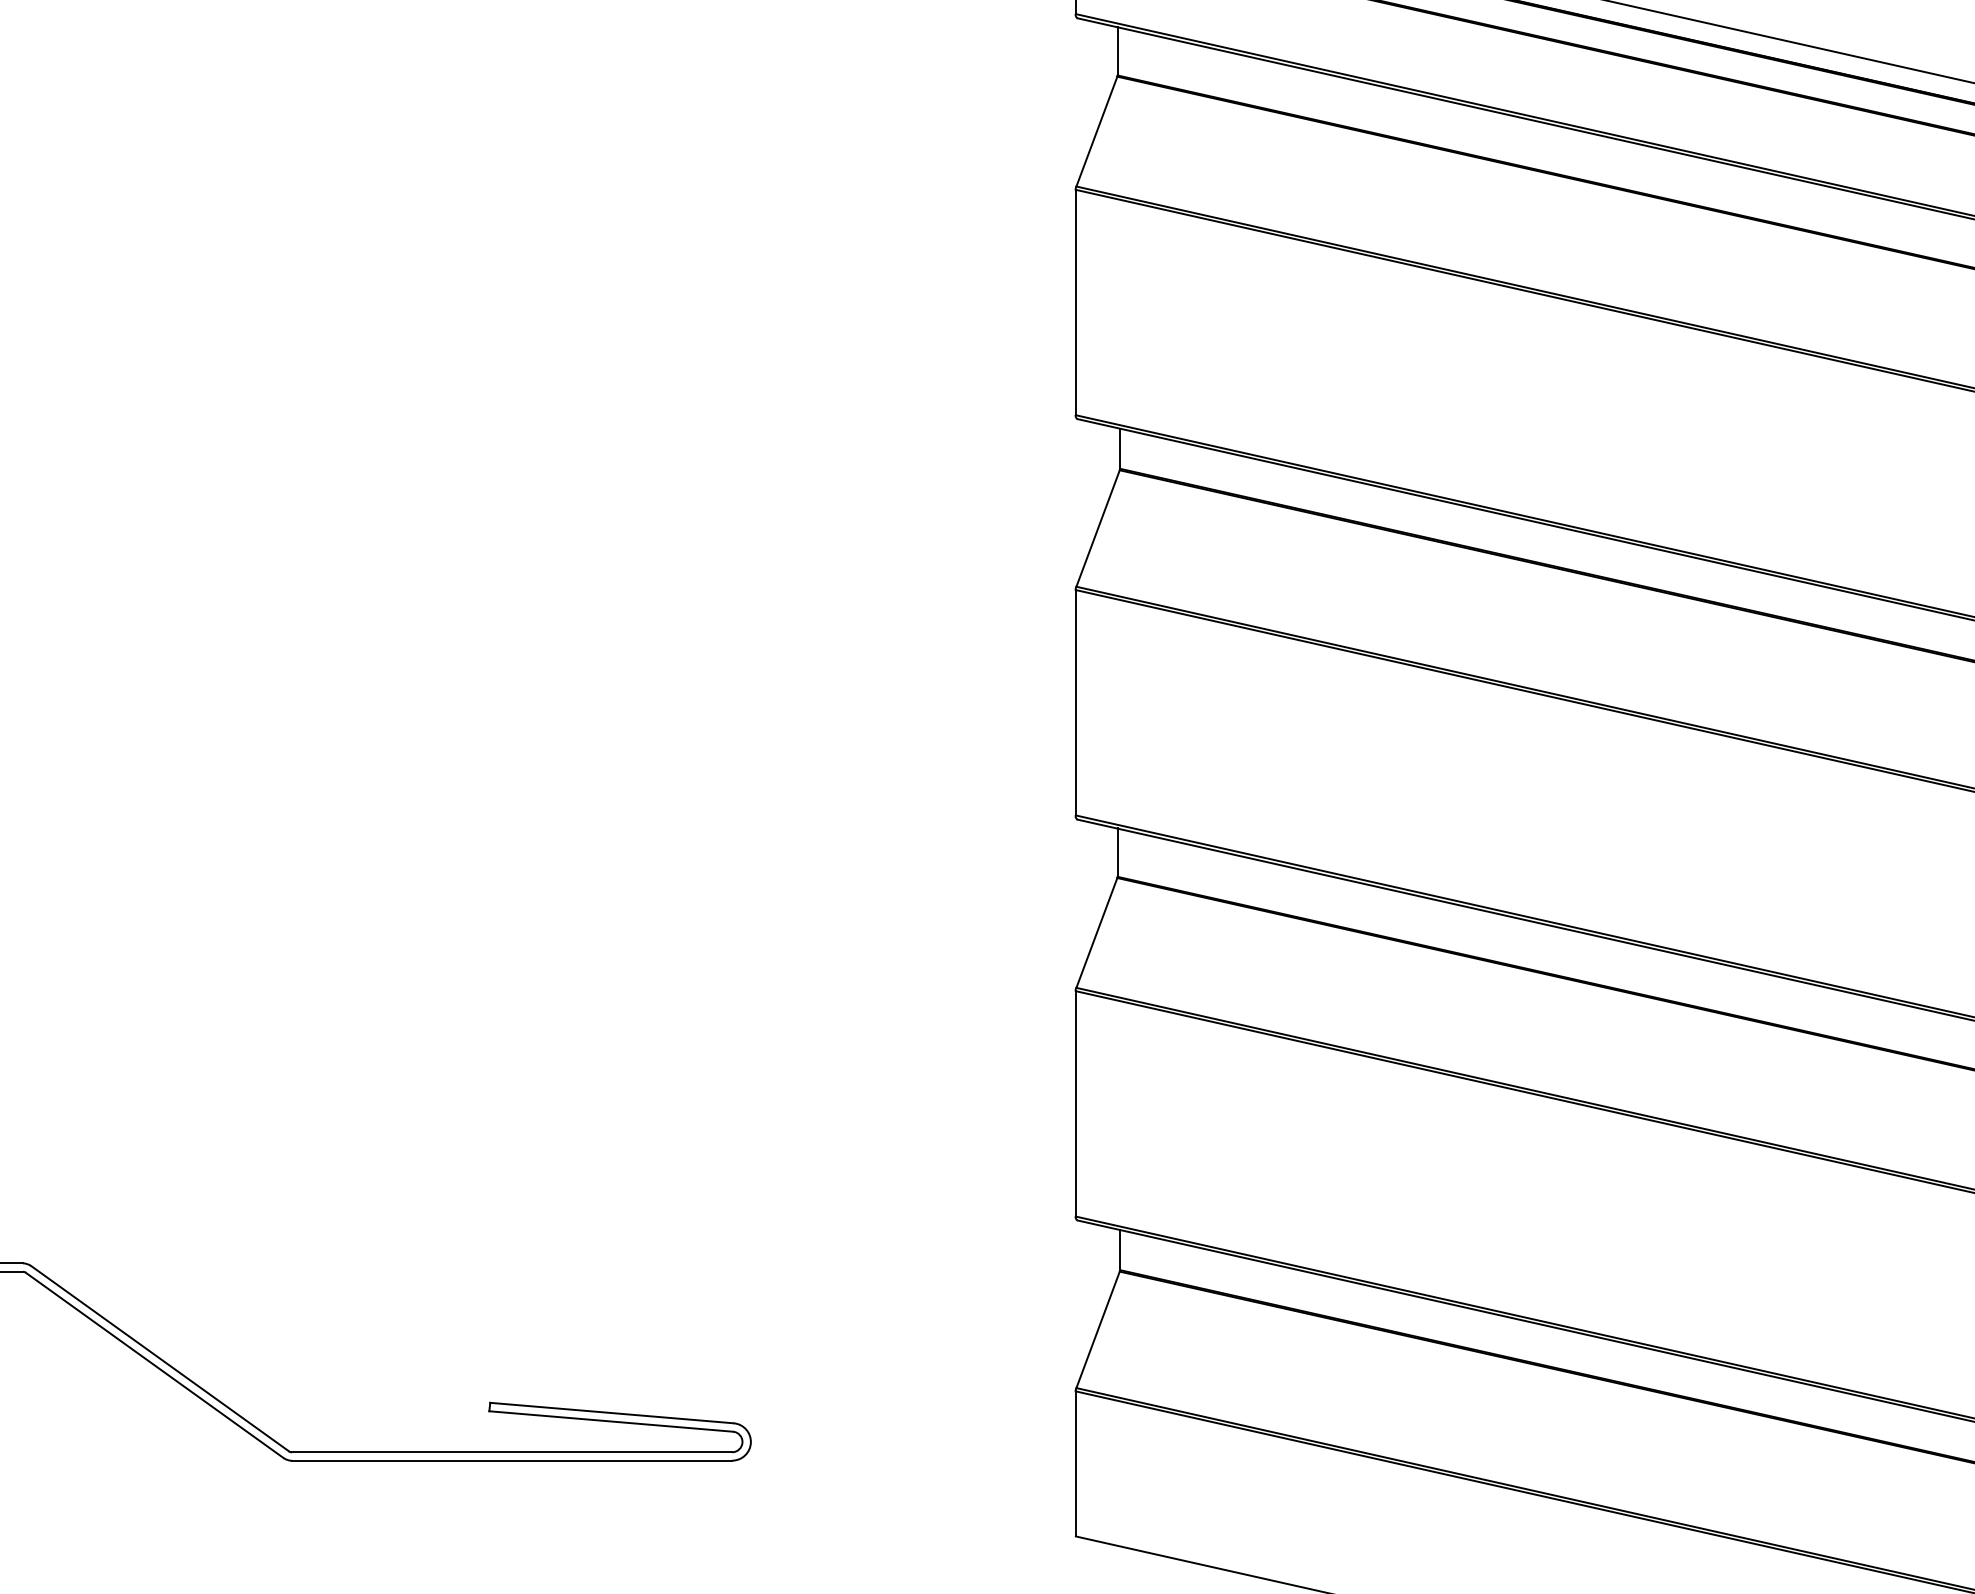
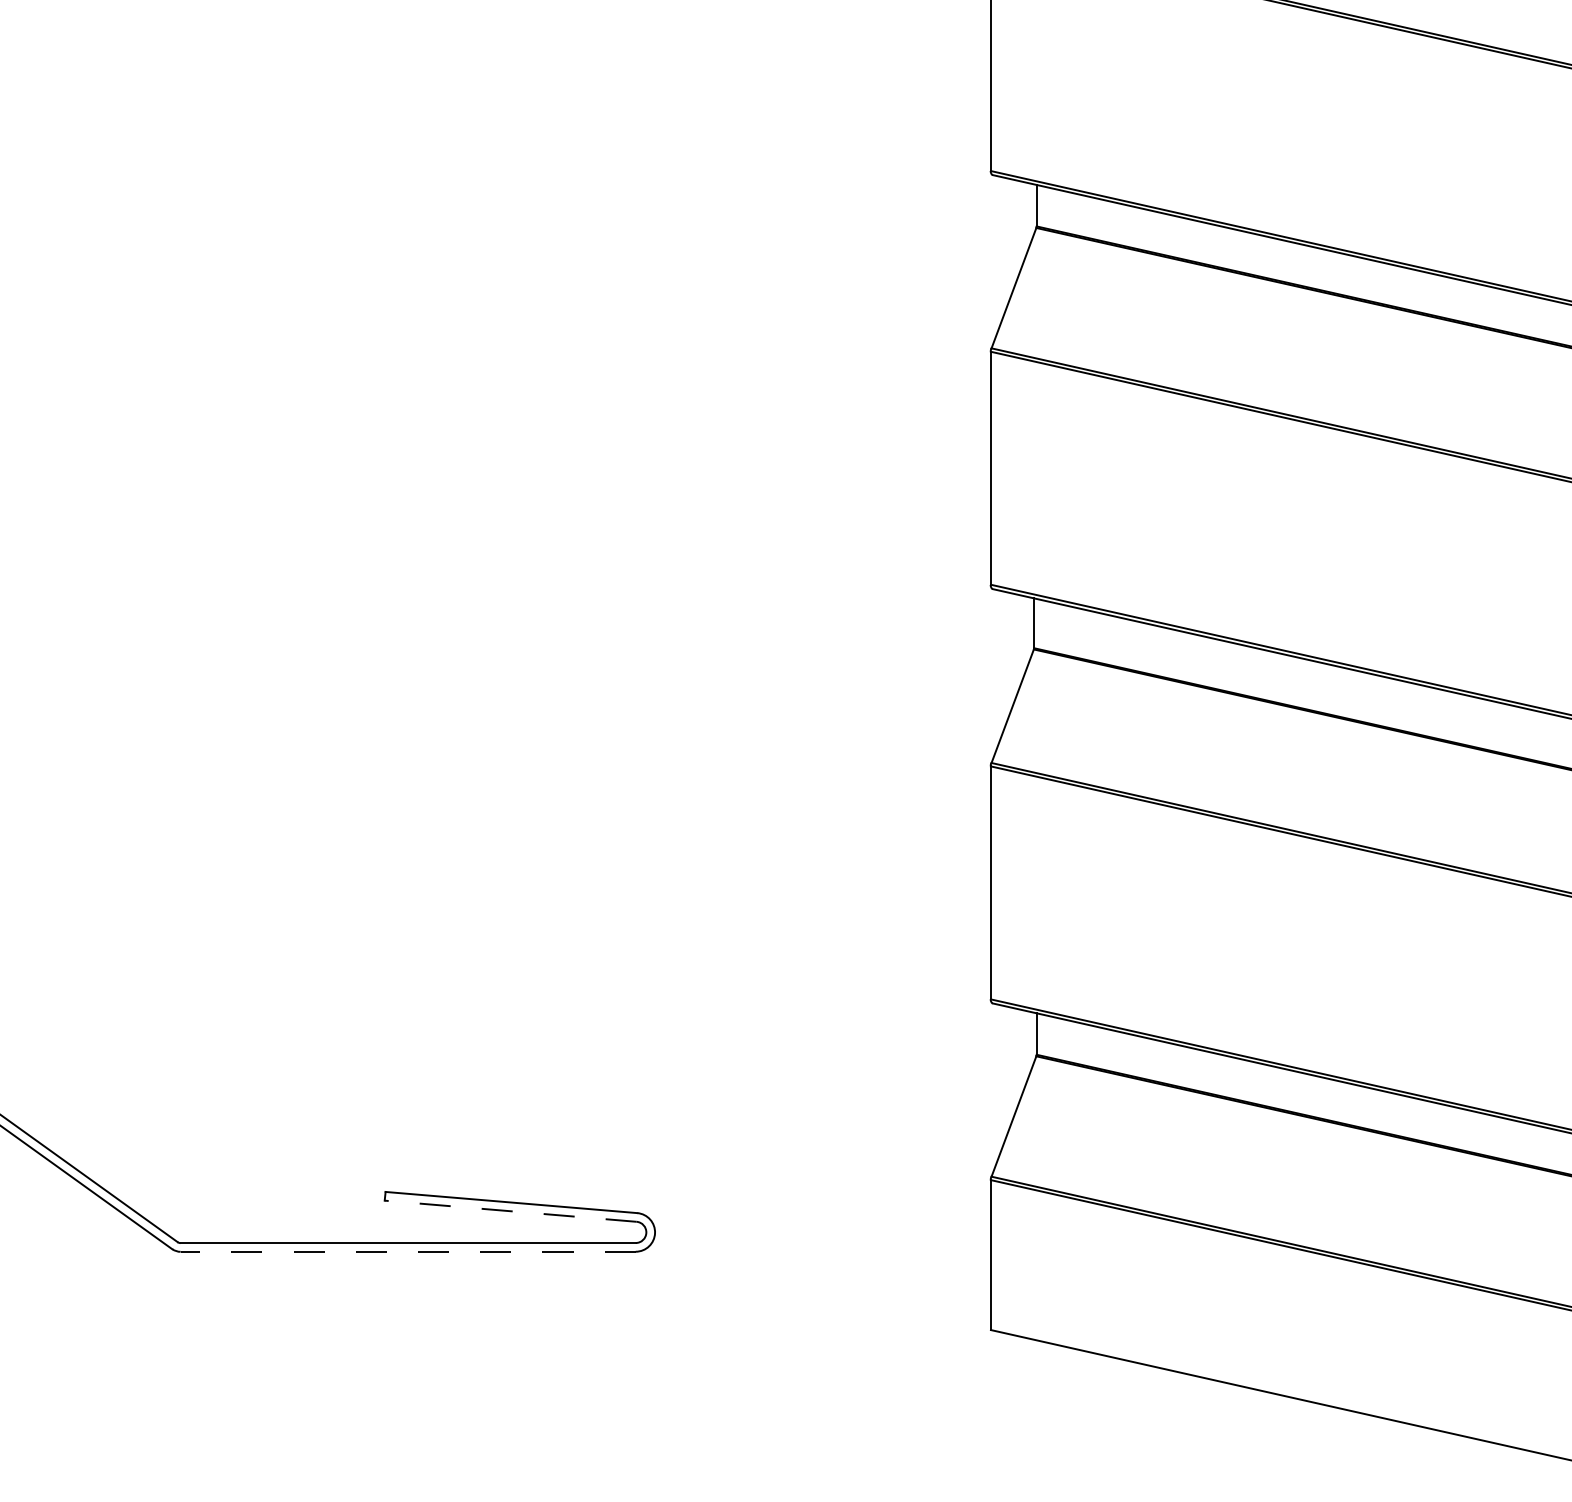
line: (610, 1421) -> (509, 1211), solid -> dashed
line: (511, 1460) -> (407, 1251), solid -> dashed

